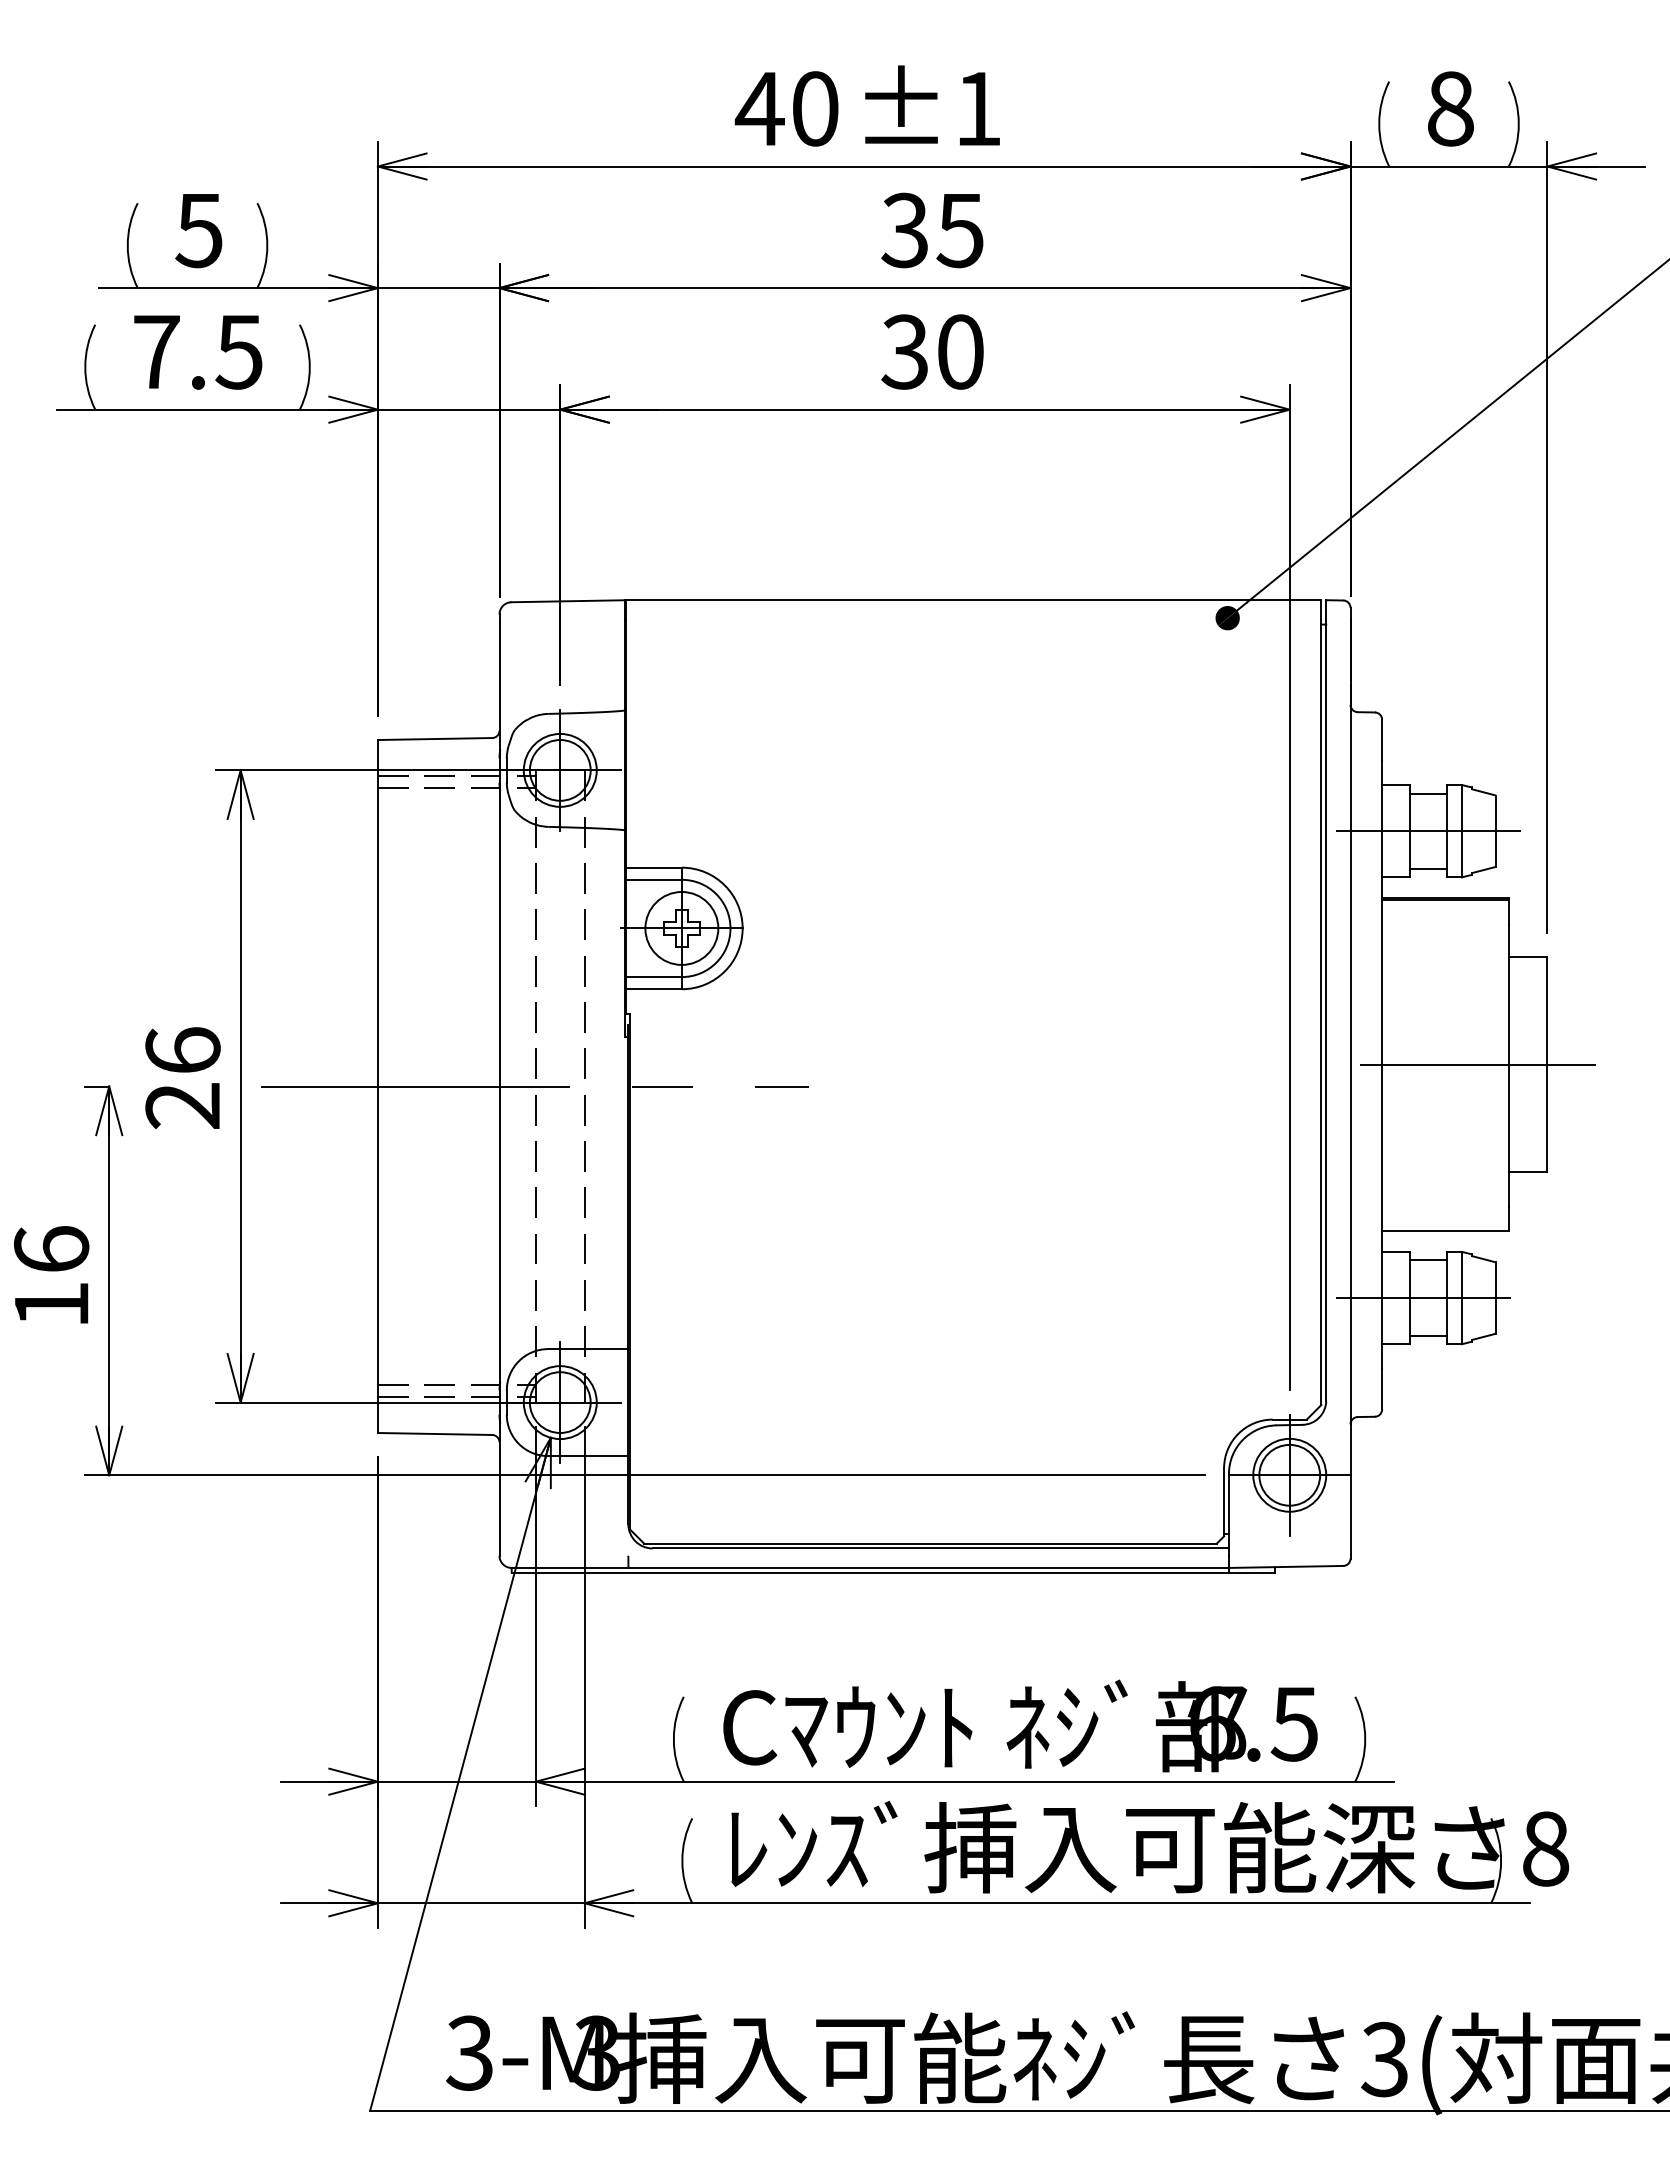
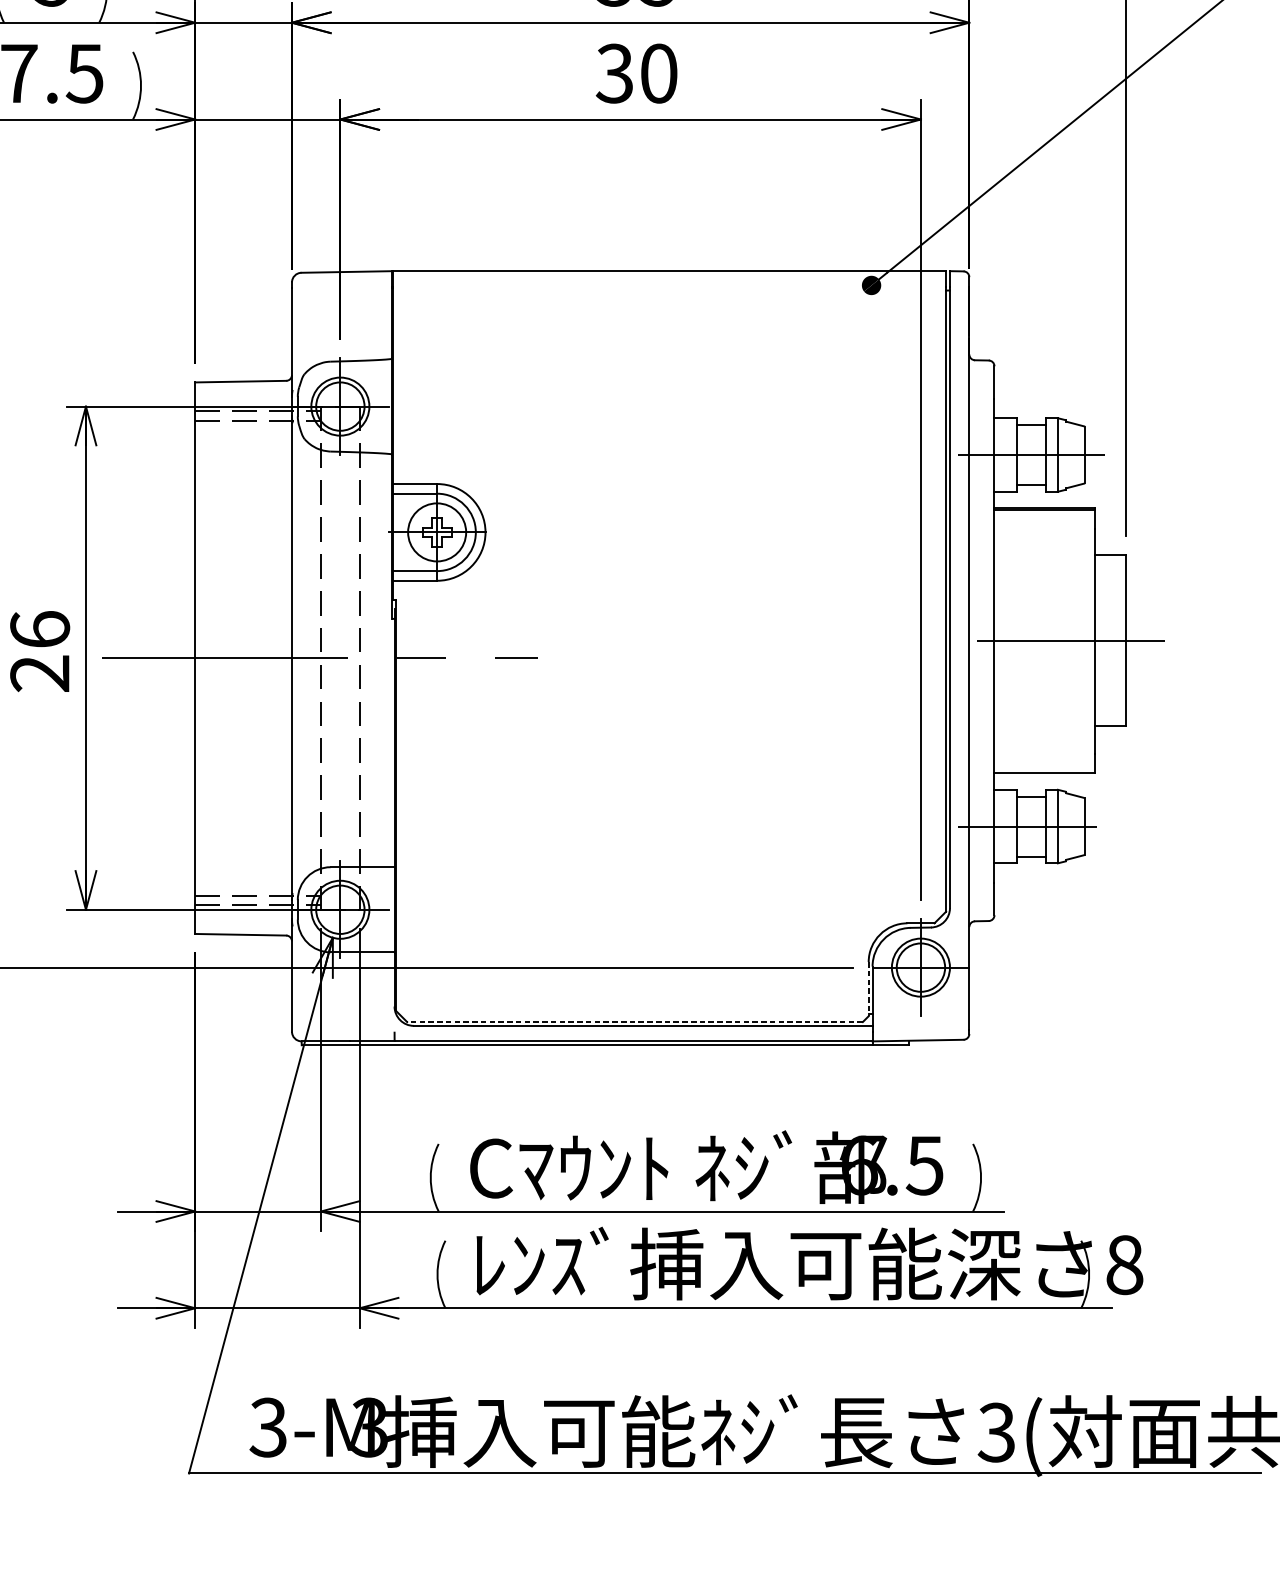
line: (1224, 1502) -> (869, 989), solid -> dashed
line: (929, 1543) -> (634, 1021), solid -> dashed

